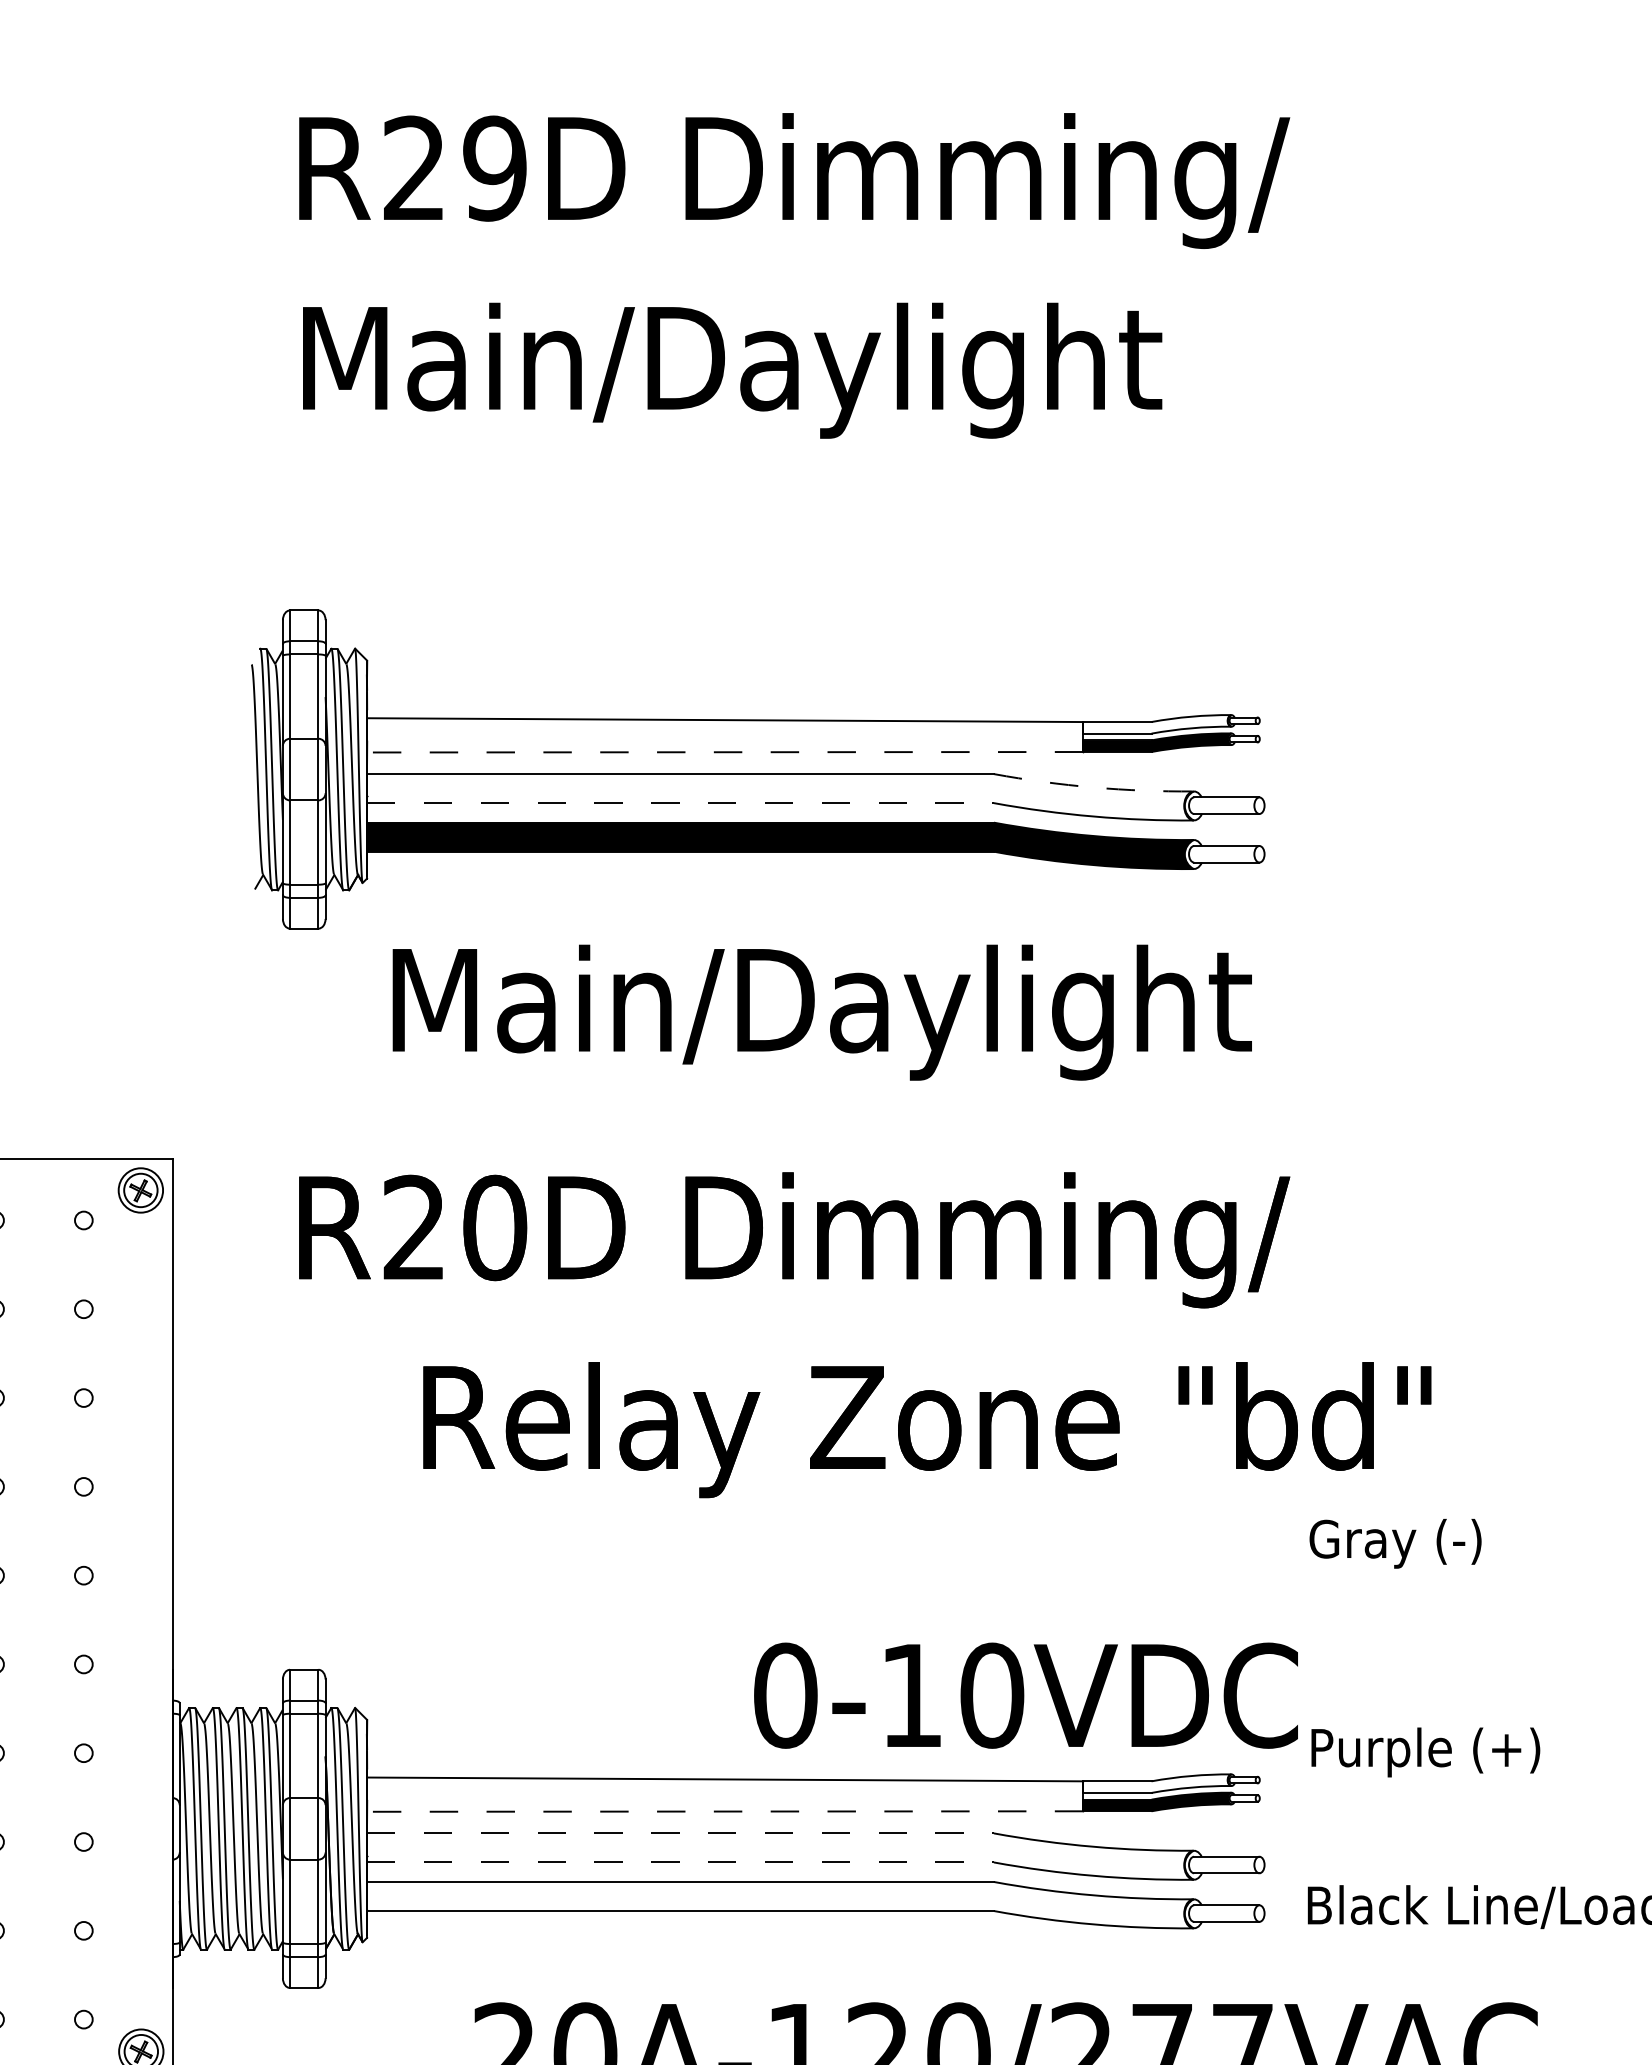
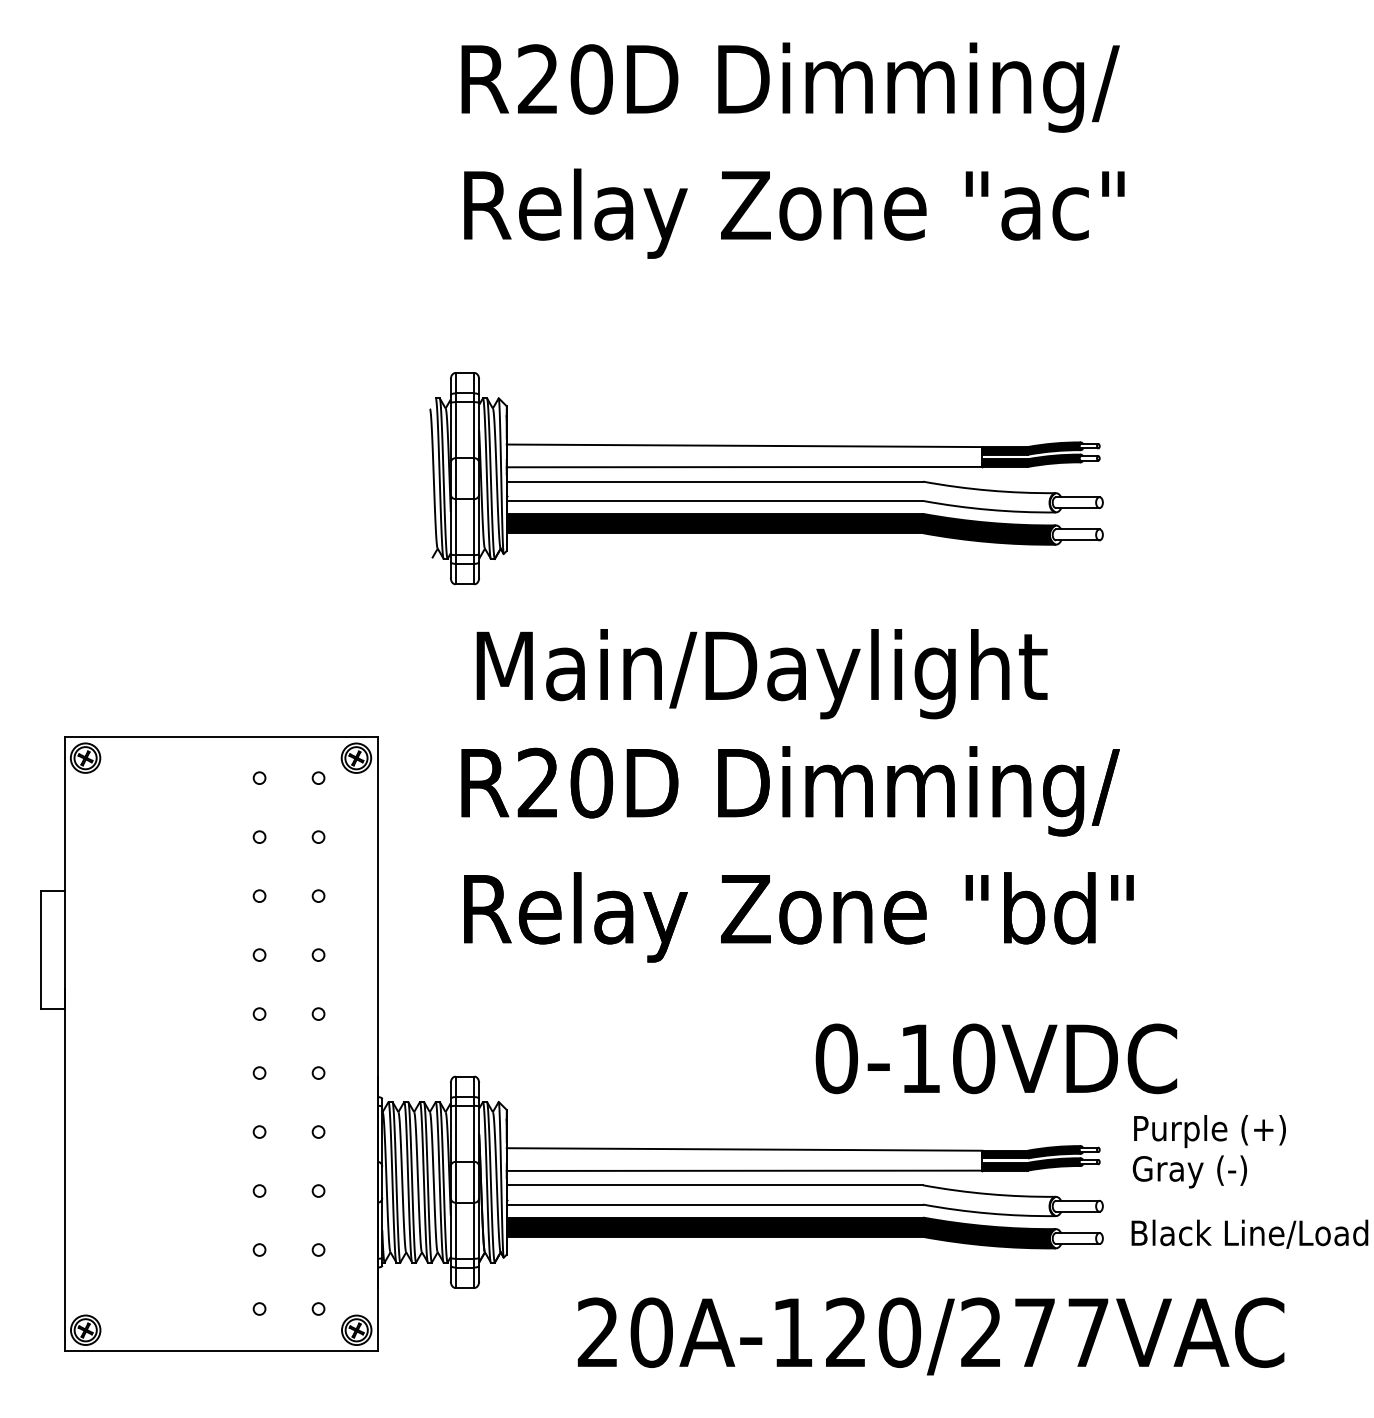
text: (494, 168) -> (591, 79), R29D -> R20D
text: (806, 370) -> (798, 213), Main/Daylight -> Relay Zone "ac"
fill: (1157, 724) -> (1031, 448), added
line: (725, 752) -> (744, 467), dashed -> solid
arc: (1093, 787) -> (989, 490), dashed -> solid
line: (681, 802) -> (715, 500), dashed -> solid
text: (821, 1013) -> (761, 674), moved
text: (926, 1430) -> (798, 917), moved
text: (1394, 1543) -> (1189, 1171), moved
text: (1026, 1695) -> (996, 1058), moved
fill: (1157, 1783) -> (1031, 1152), added
line: (725, 1811) -> (744, 1170), dashed -> solid
line: (681, 1833) -> (715, 1185), dashed -> solid
line: (681, 1862) -> (715, 1204), dashed -> solid
fill: (779, 1904) -> (780, 1232), added

